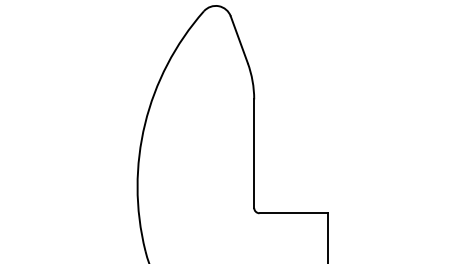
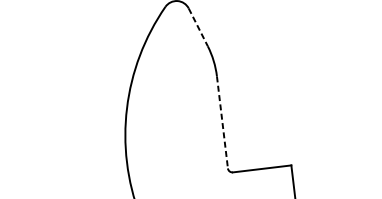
line: (239, 39) -> (198, 27), solid -> dashed
line: (254, 154) -> (222, 123), solid -> dashed

